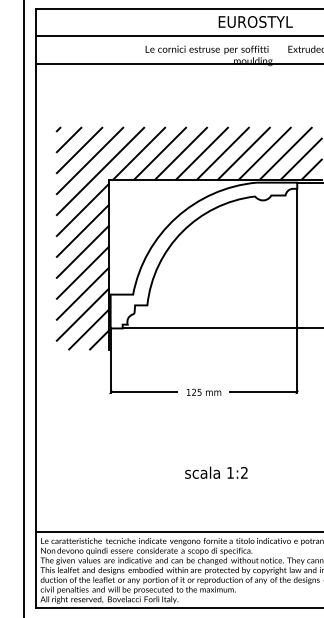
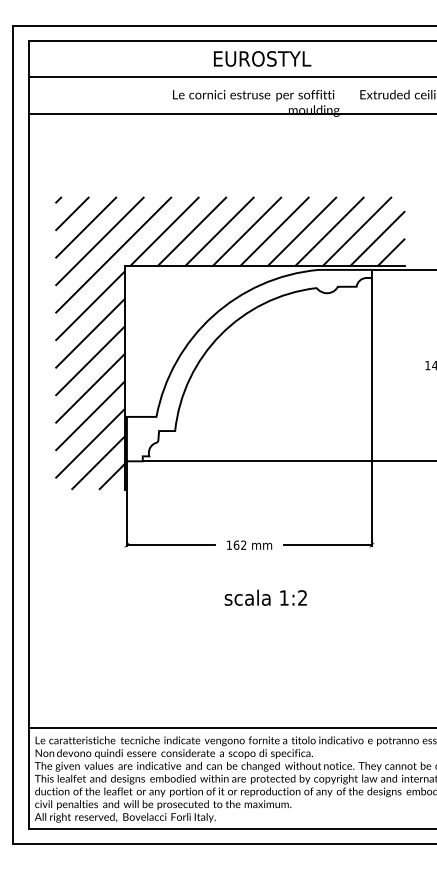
text: (255, 21) -> (262, 58), moved
text: (196, 391) -> (239, 544), 125 -> 162
text: (216, 472) -> (265, 597), moved

